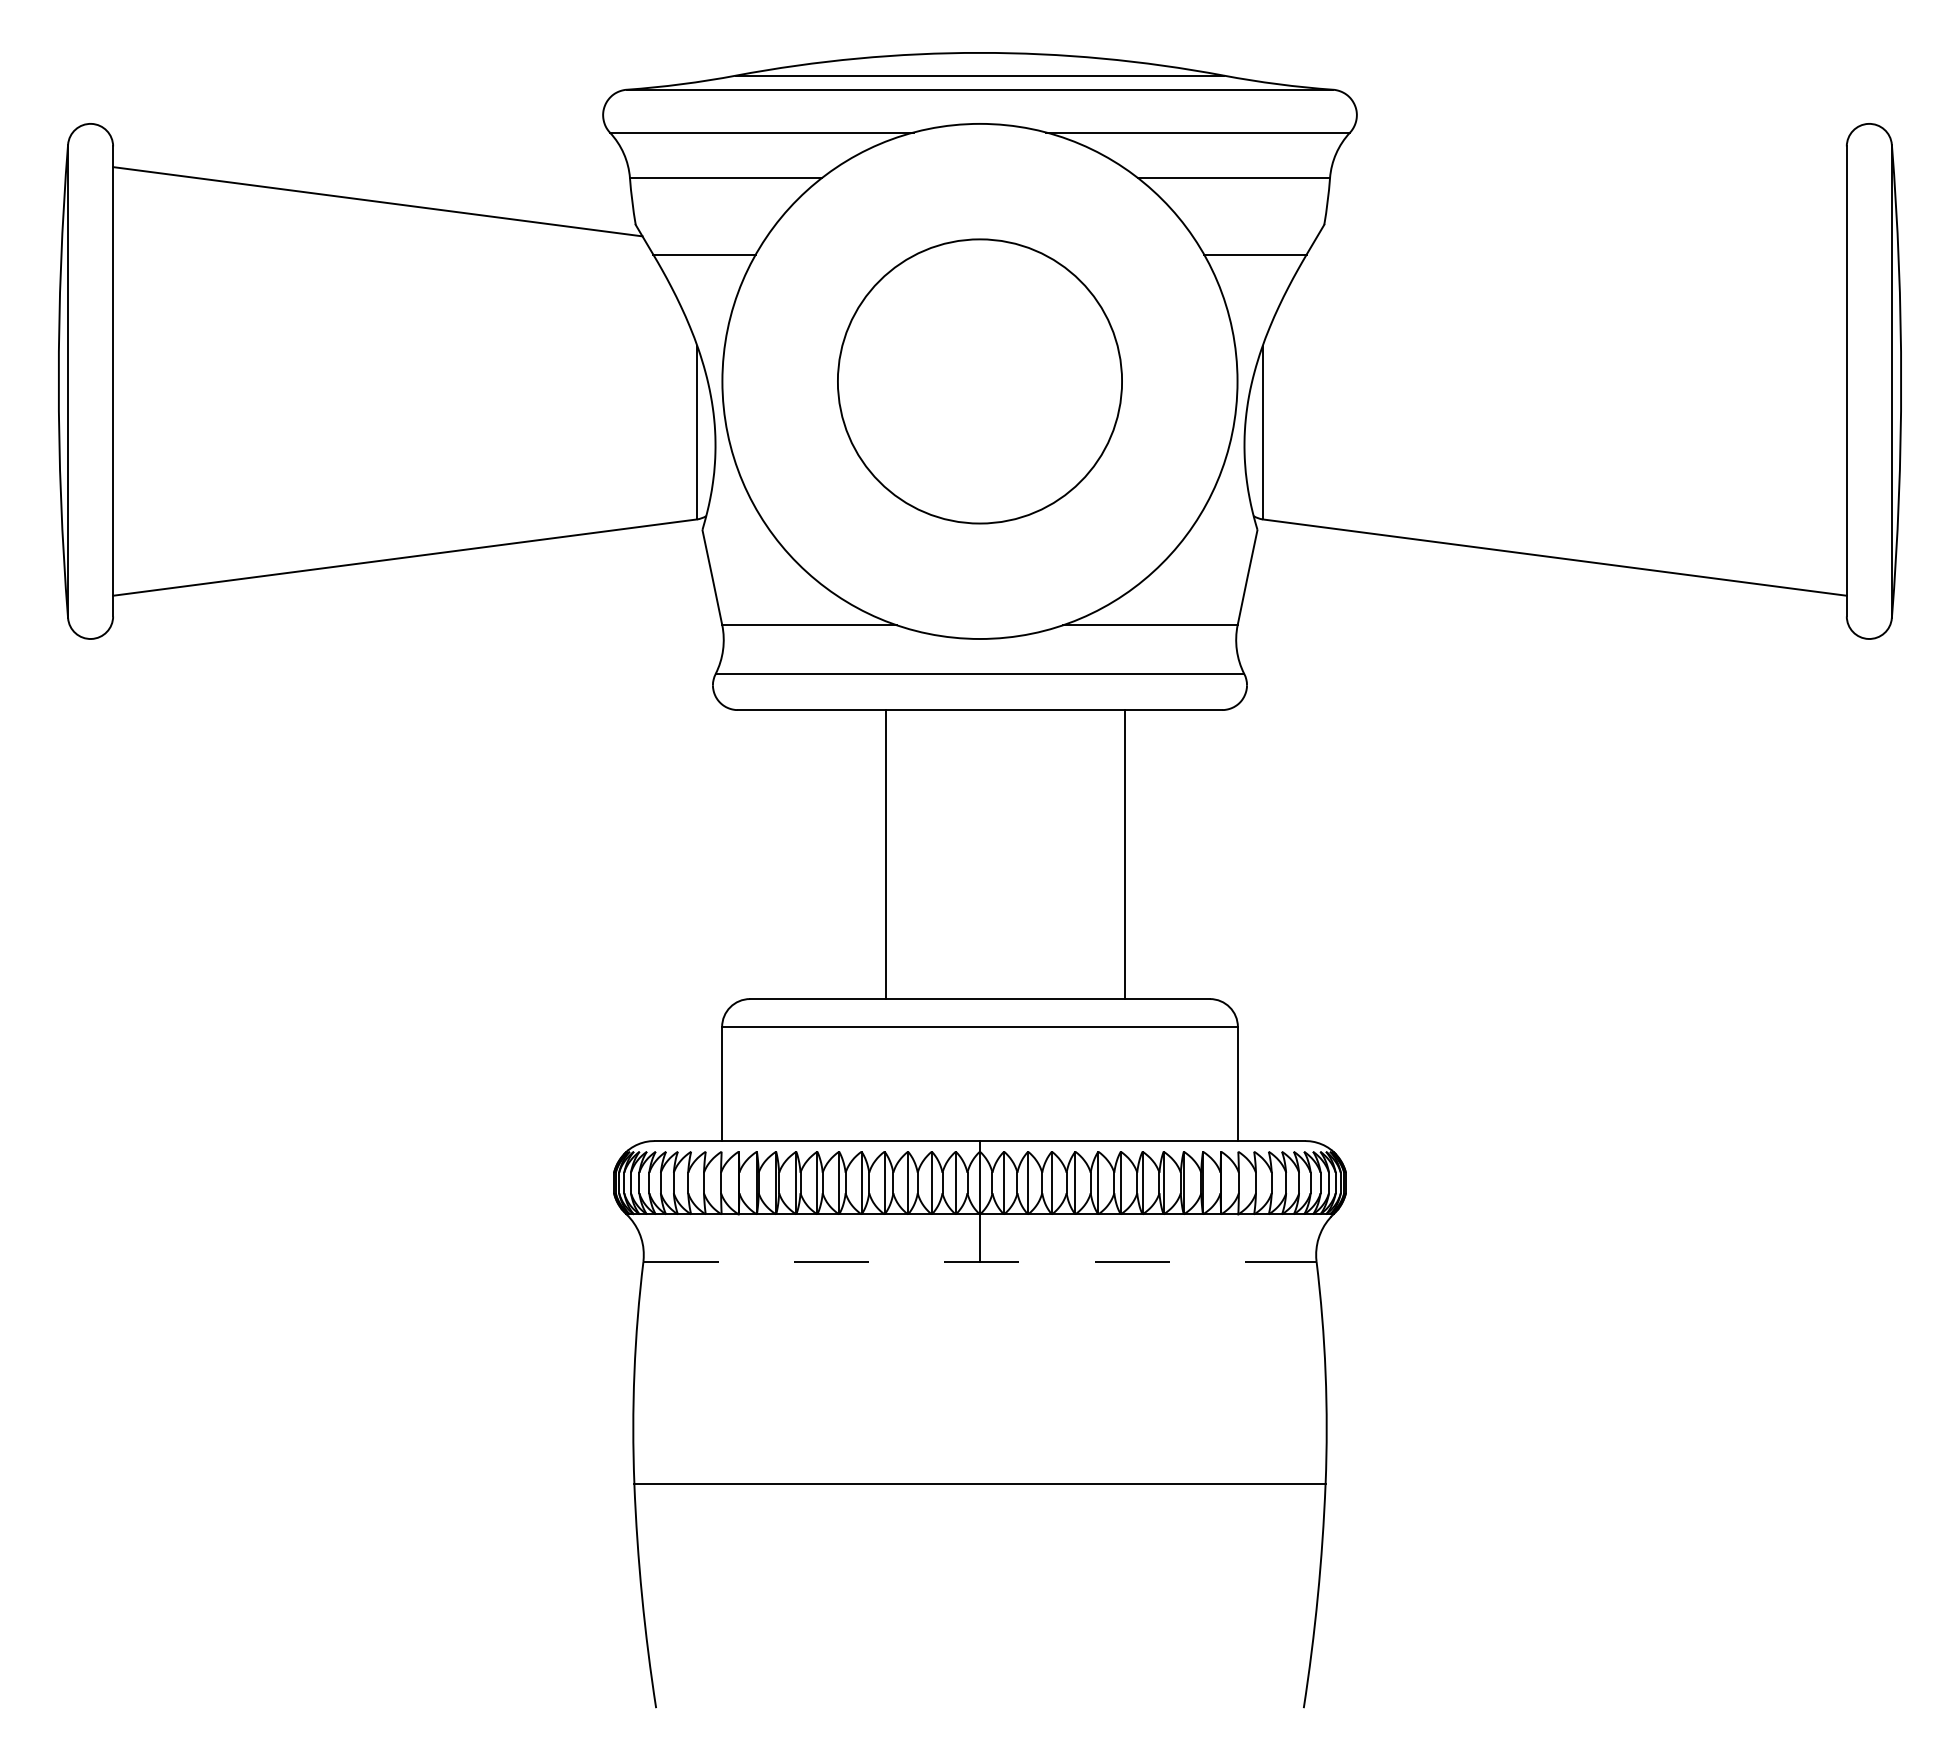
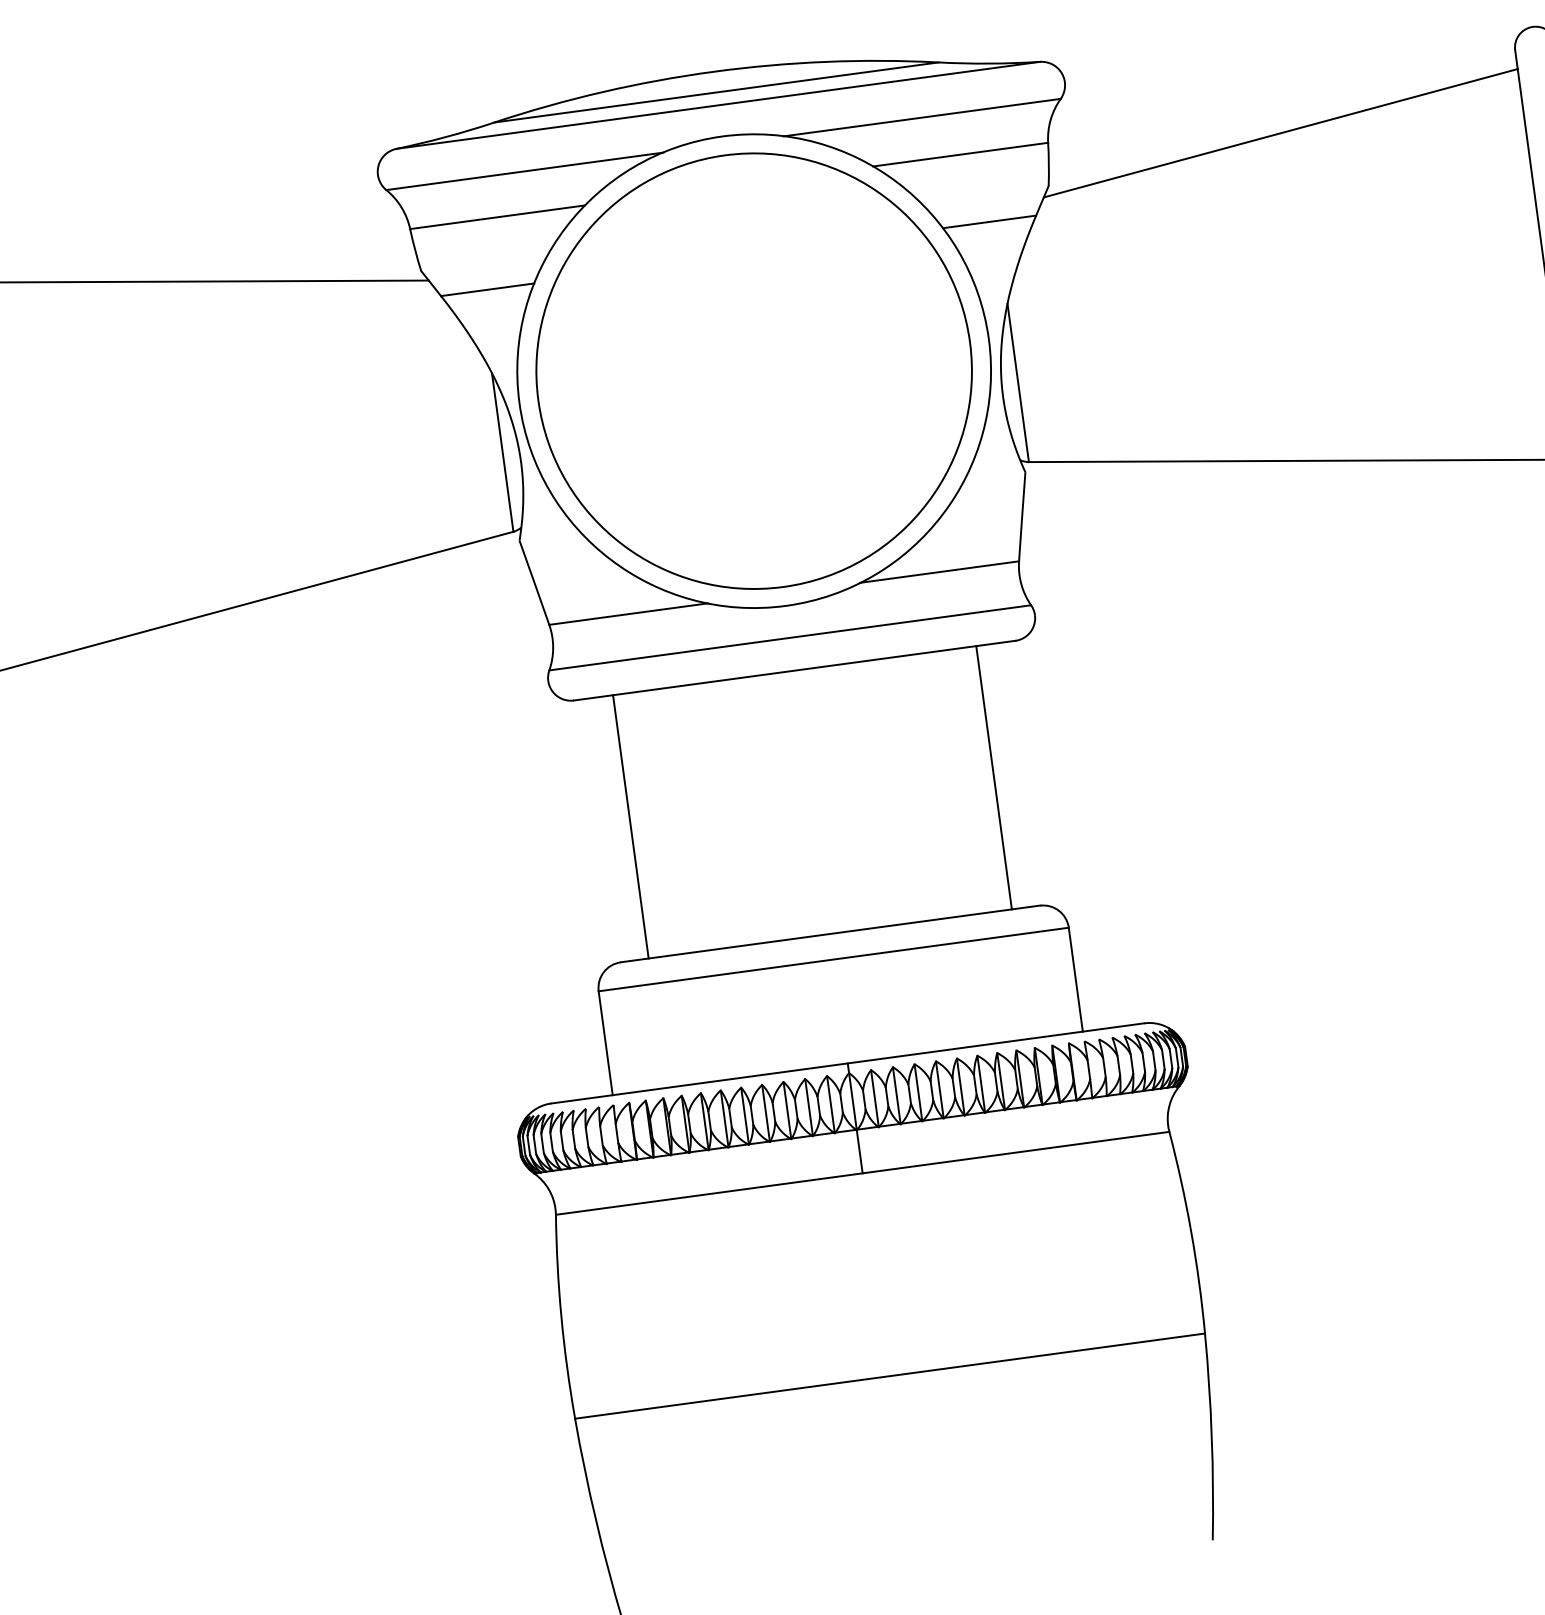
line: (1581, 201) -> (1280, 133), added
circle: (979, 381) -> (753, 371), size x1.67
line: (885, 854) -> (630, 826), moved
line: (1125, 854) -> (994, 777), moved
line: (980, 1261) -> (863, 1173), dashed -> solid

